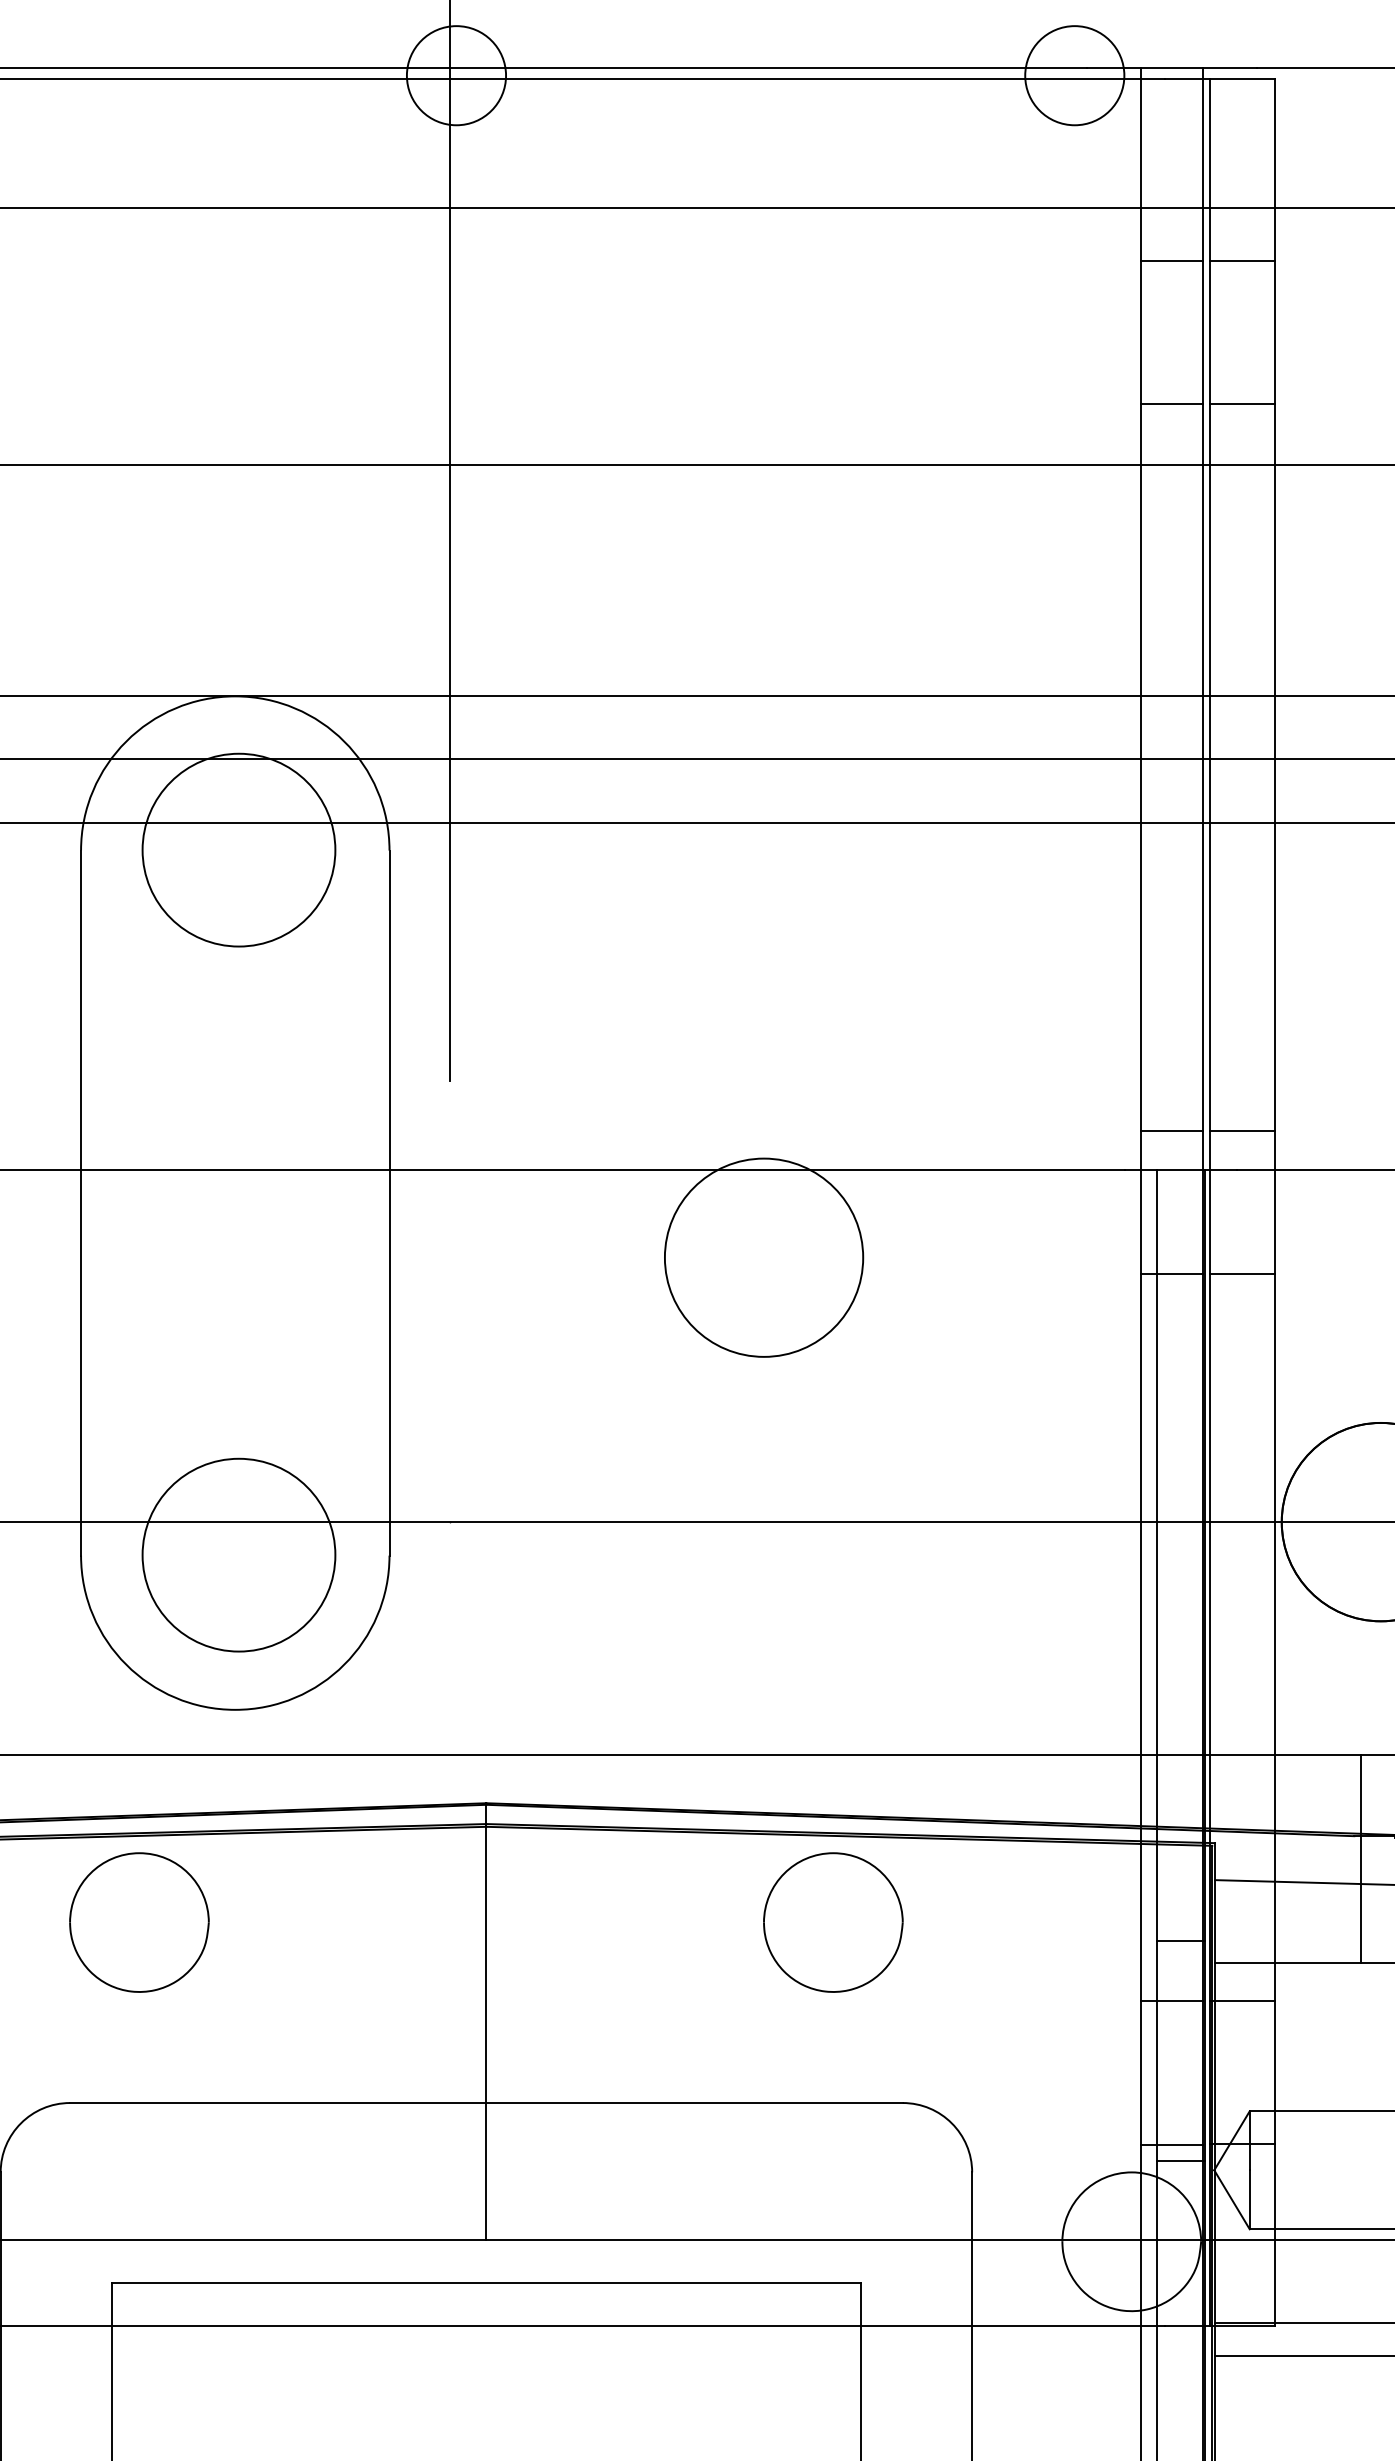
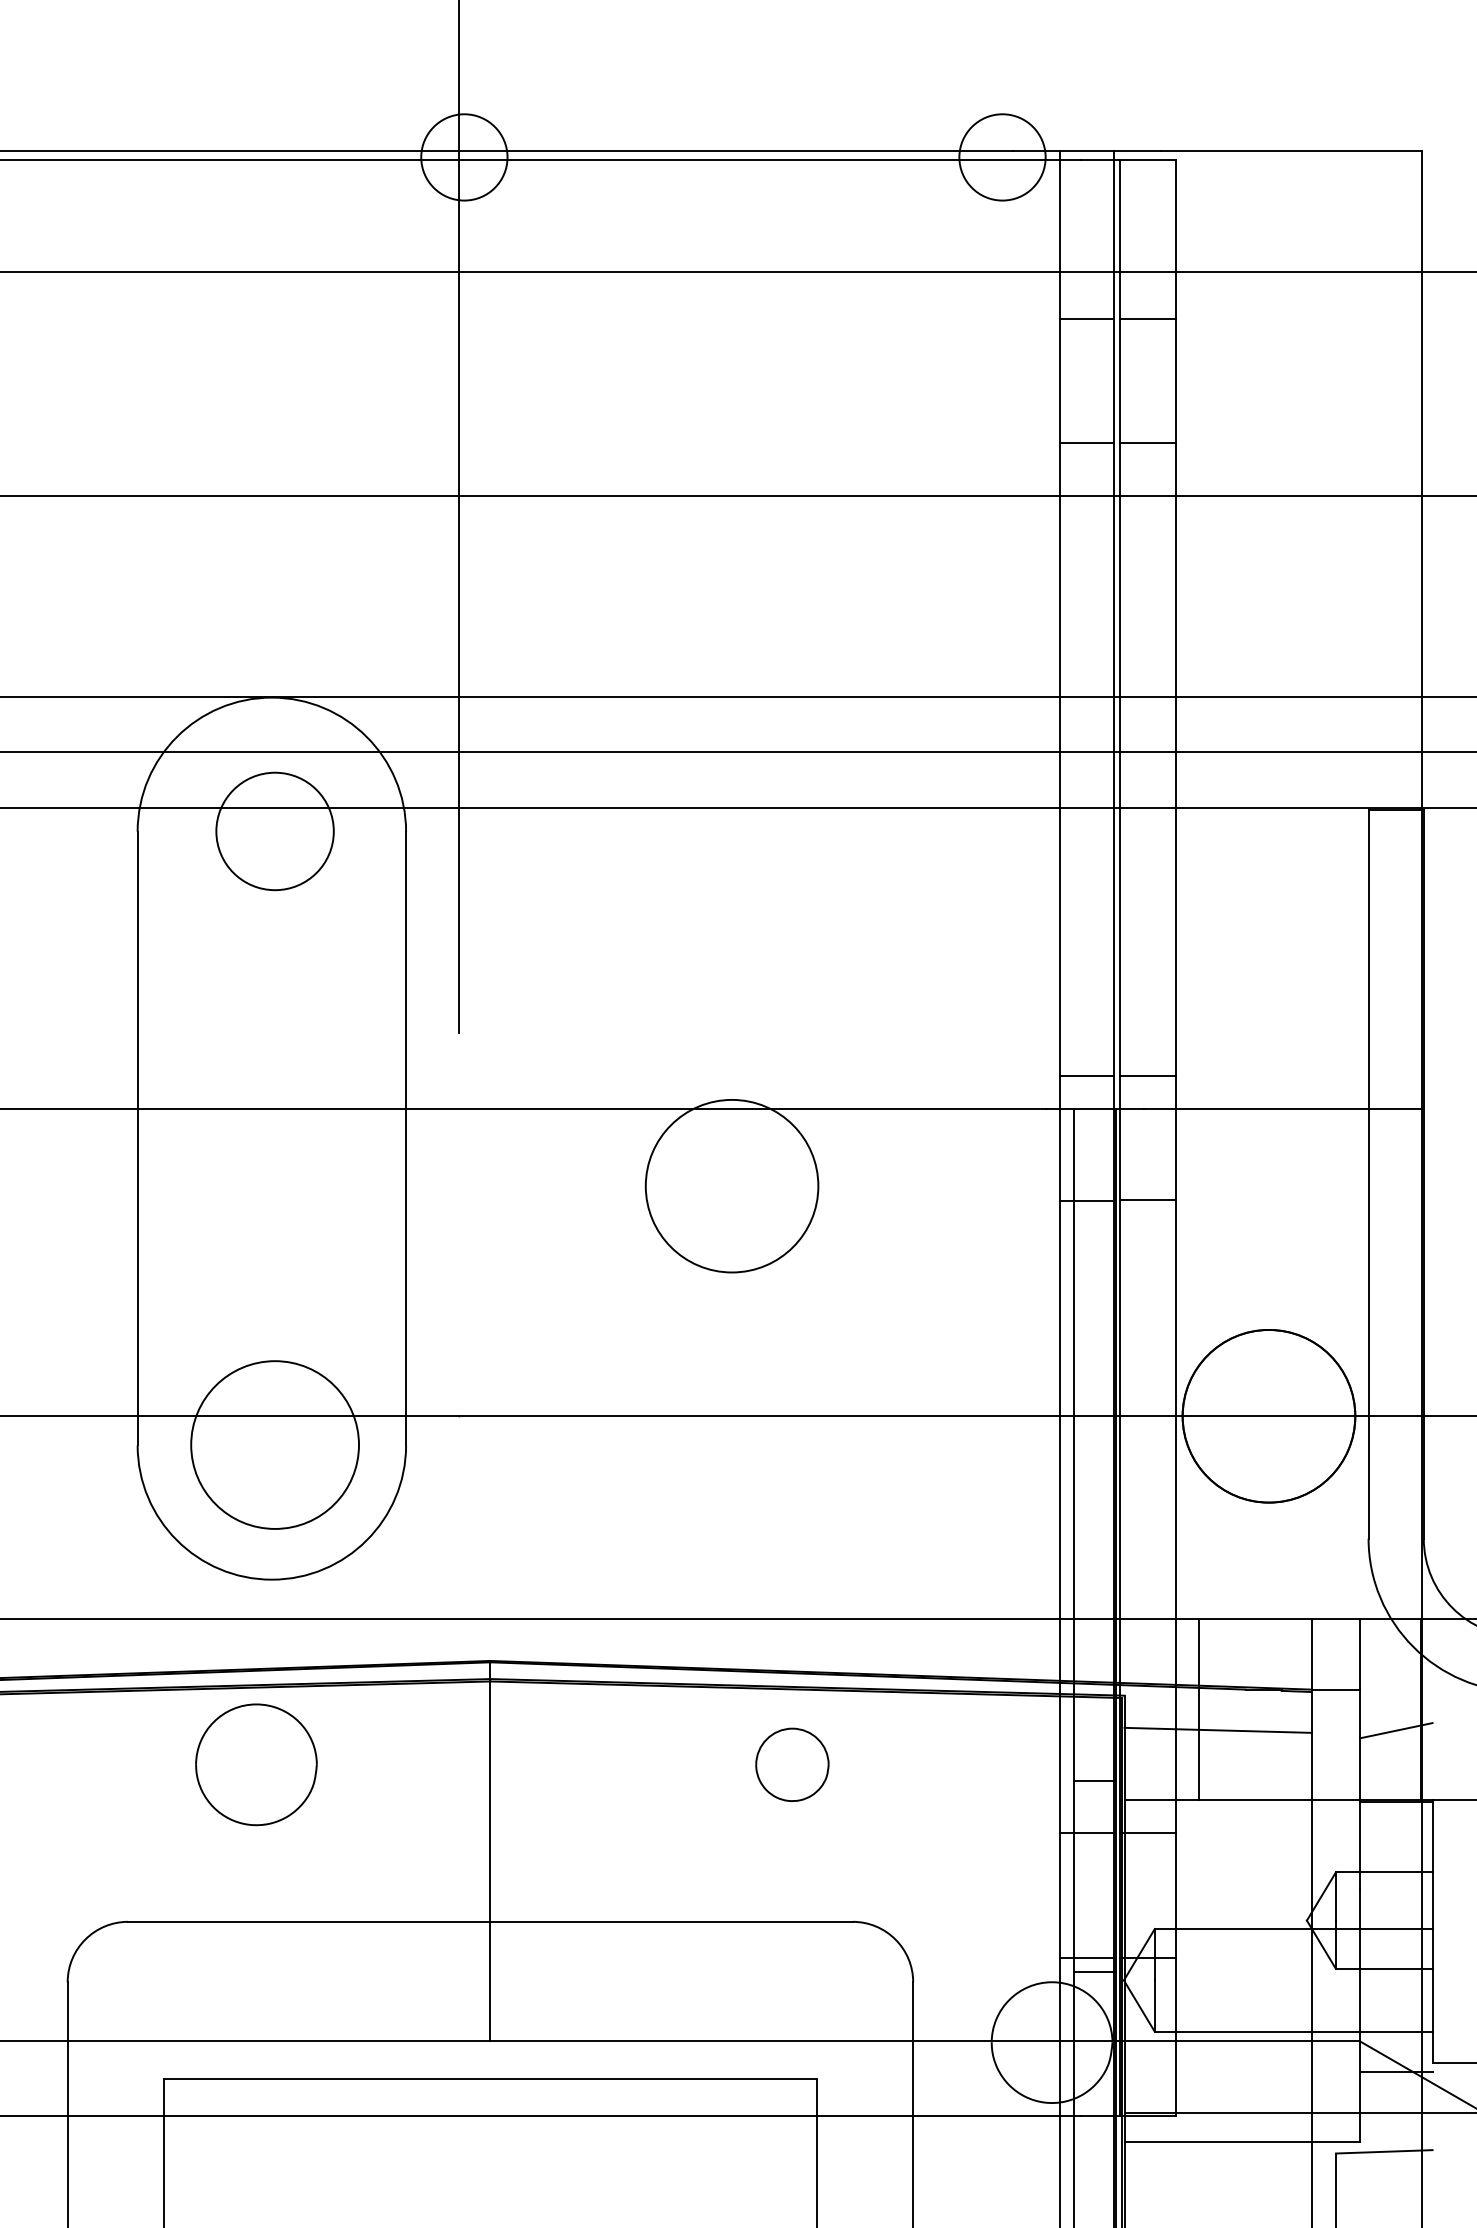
circle: (238, 850) -> (274, 831), size x0.7
line: (1360, 1857) -> (1199, 1708), moved
part: (139, 1922) -> (256, 1764), moved
part: (833, 1922) -> (792, 1764), size x0.6

